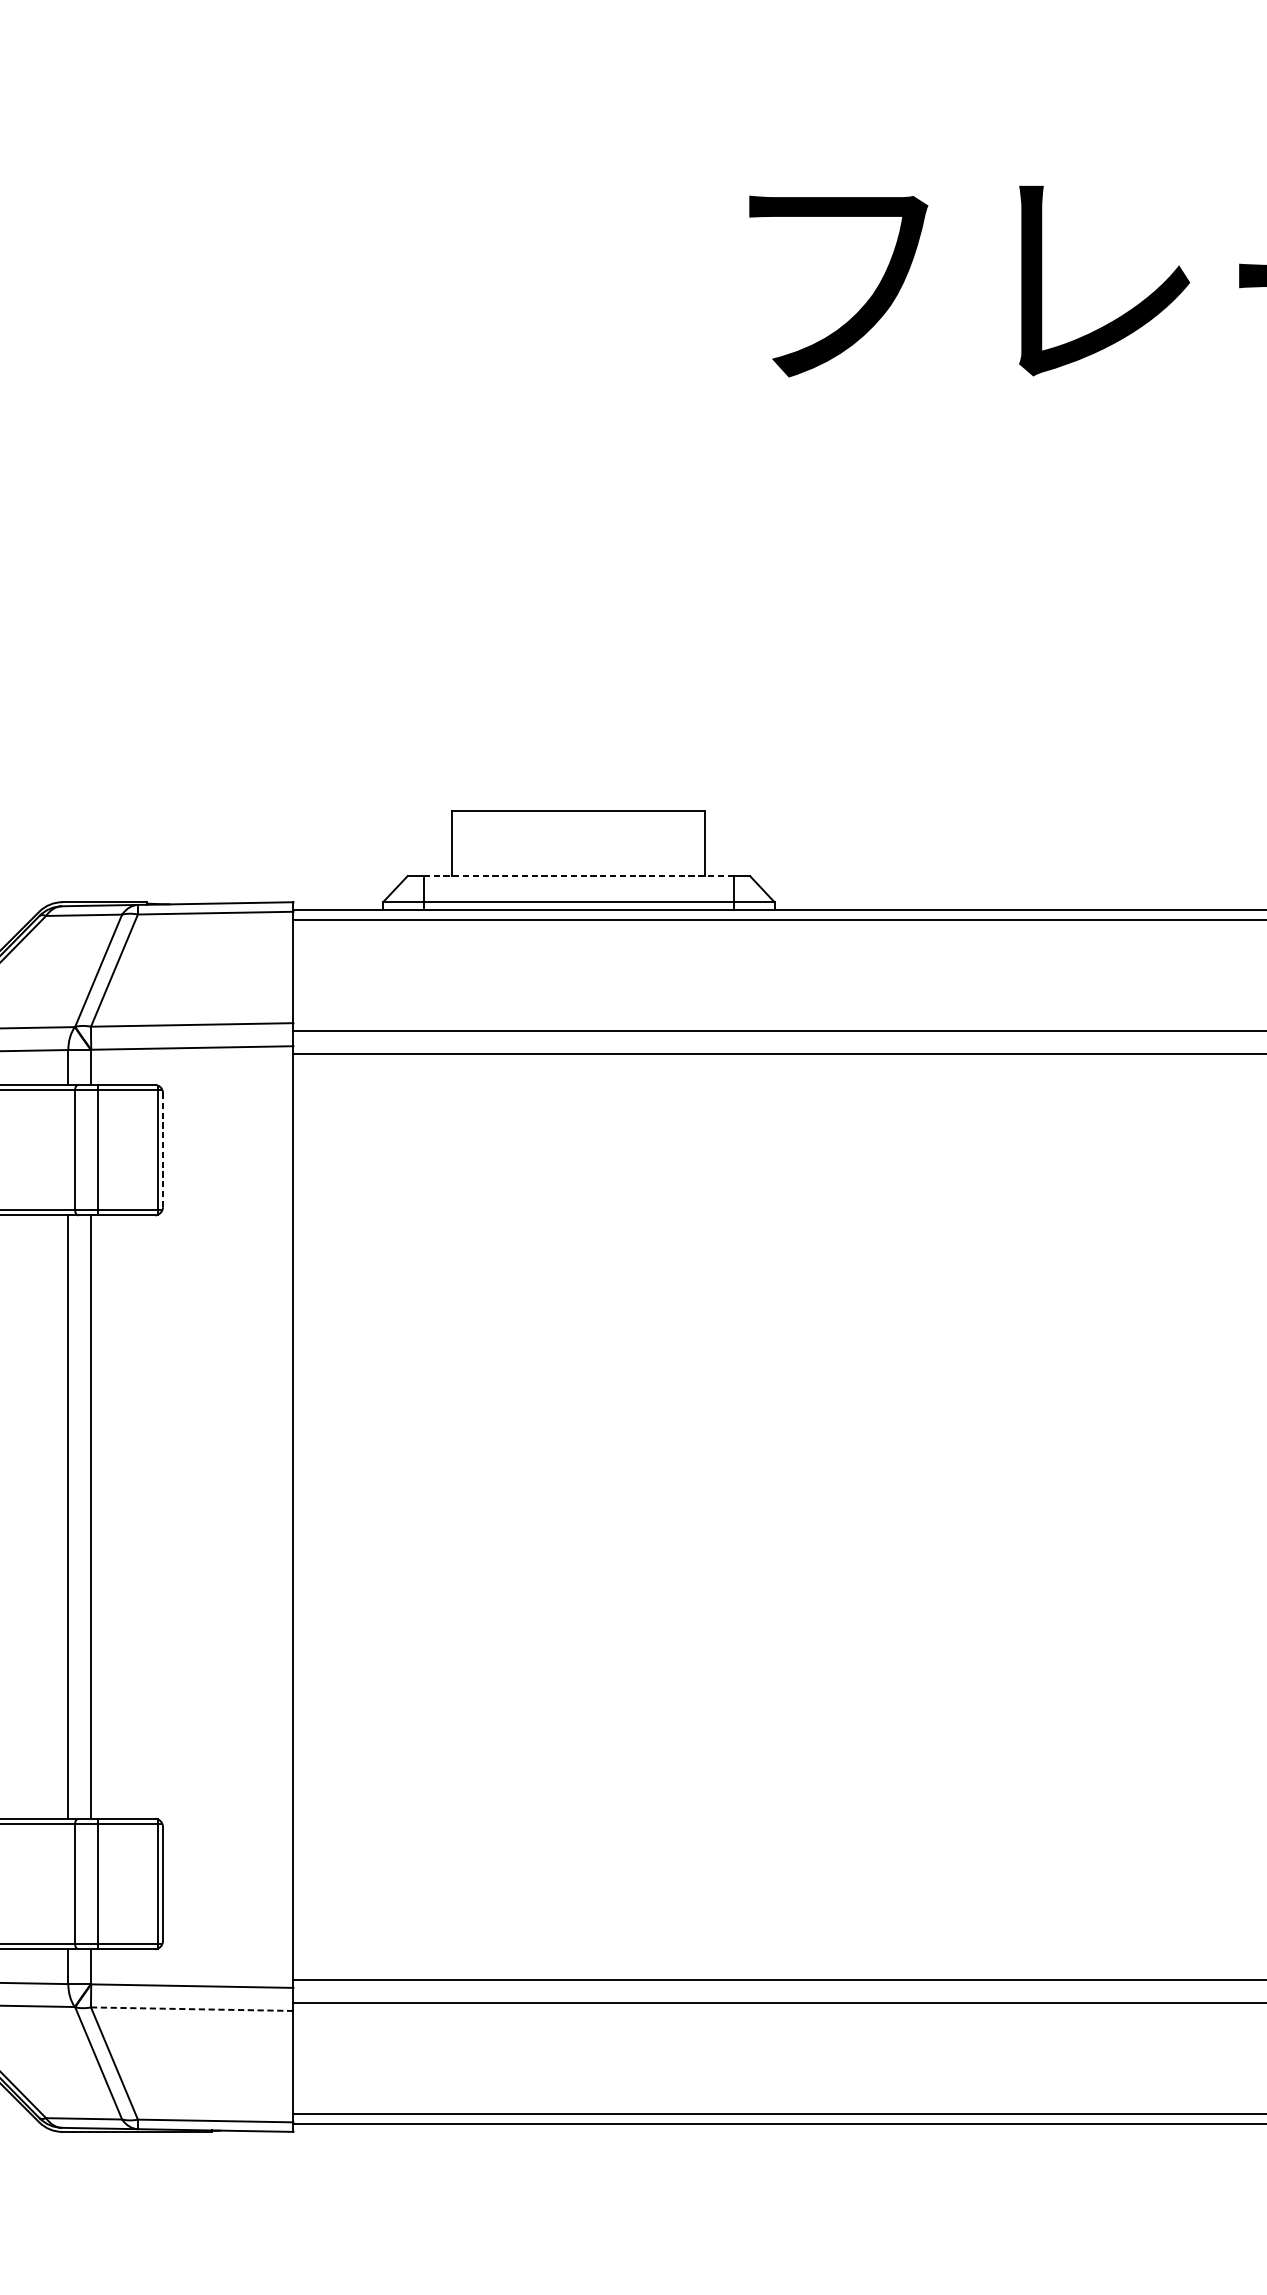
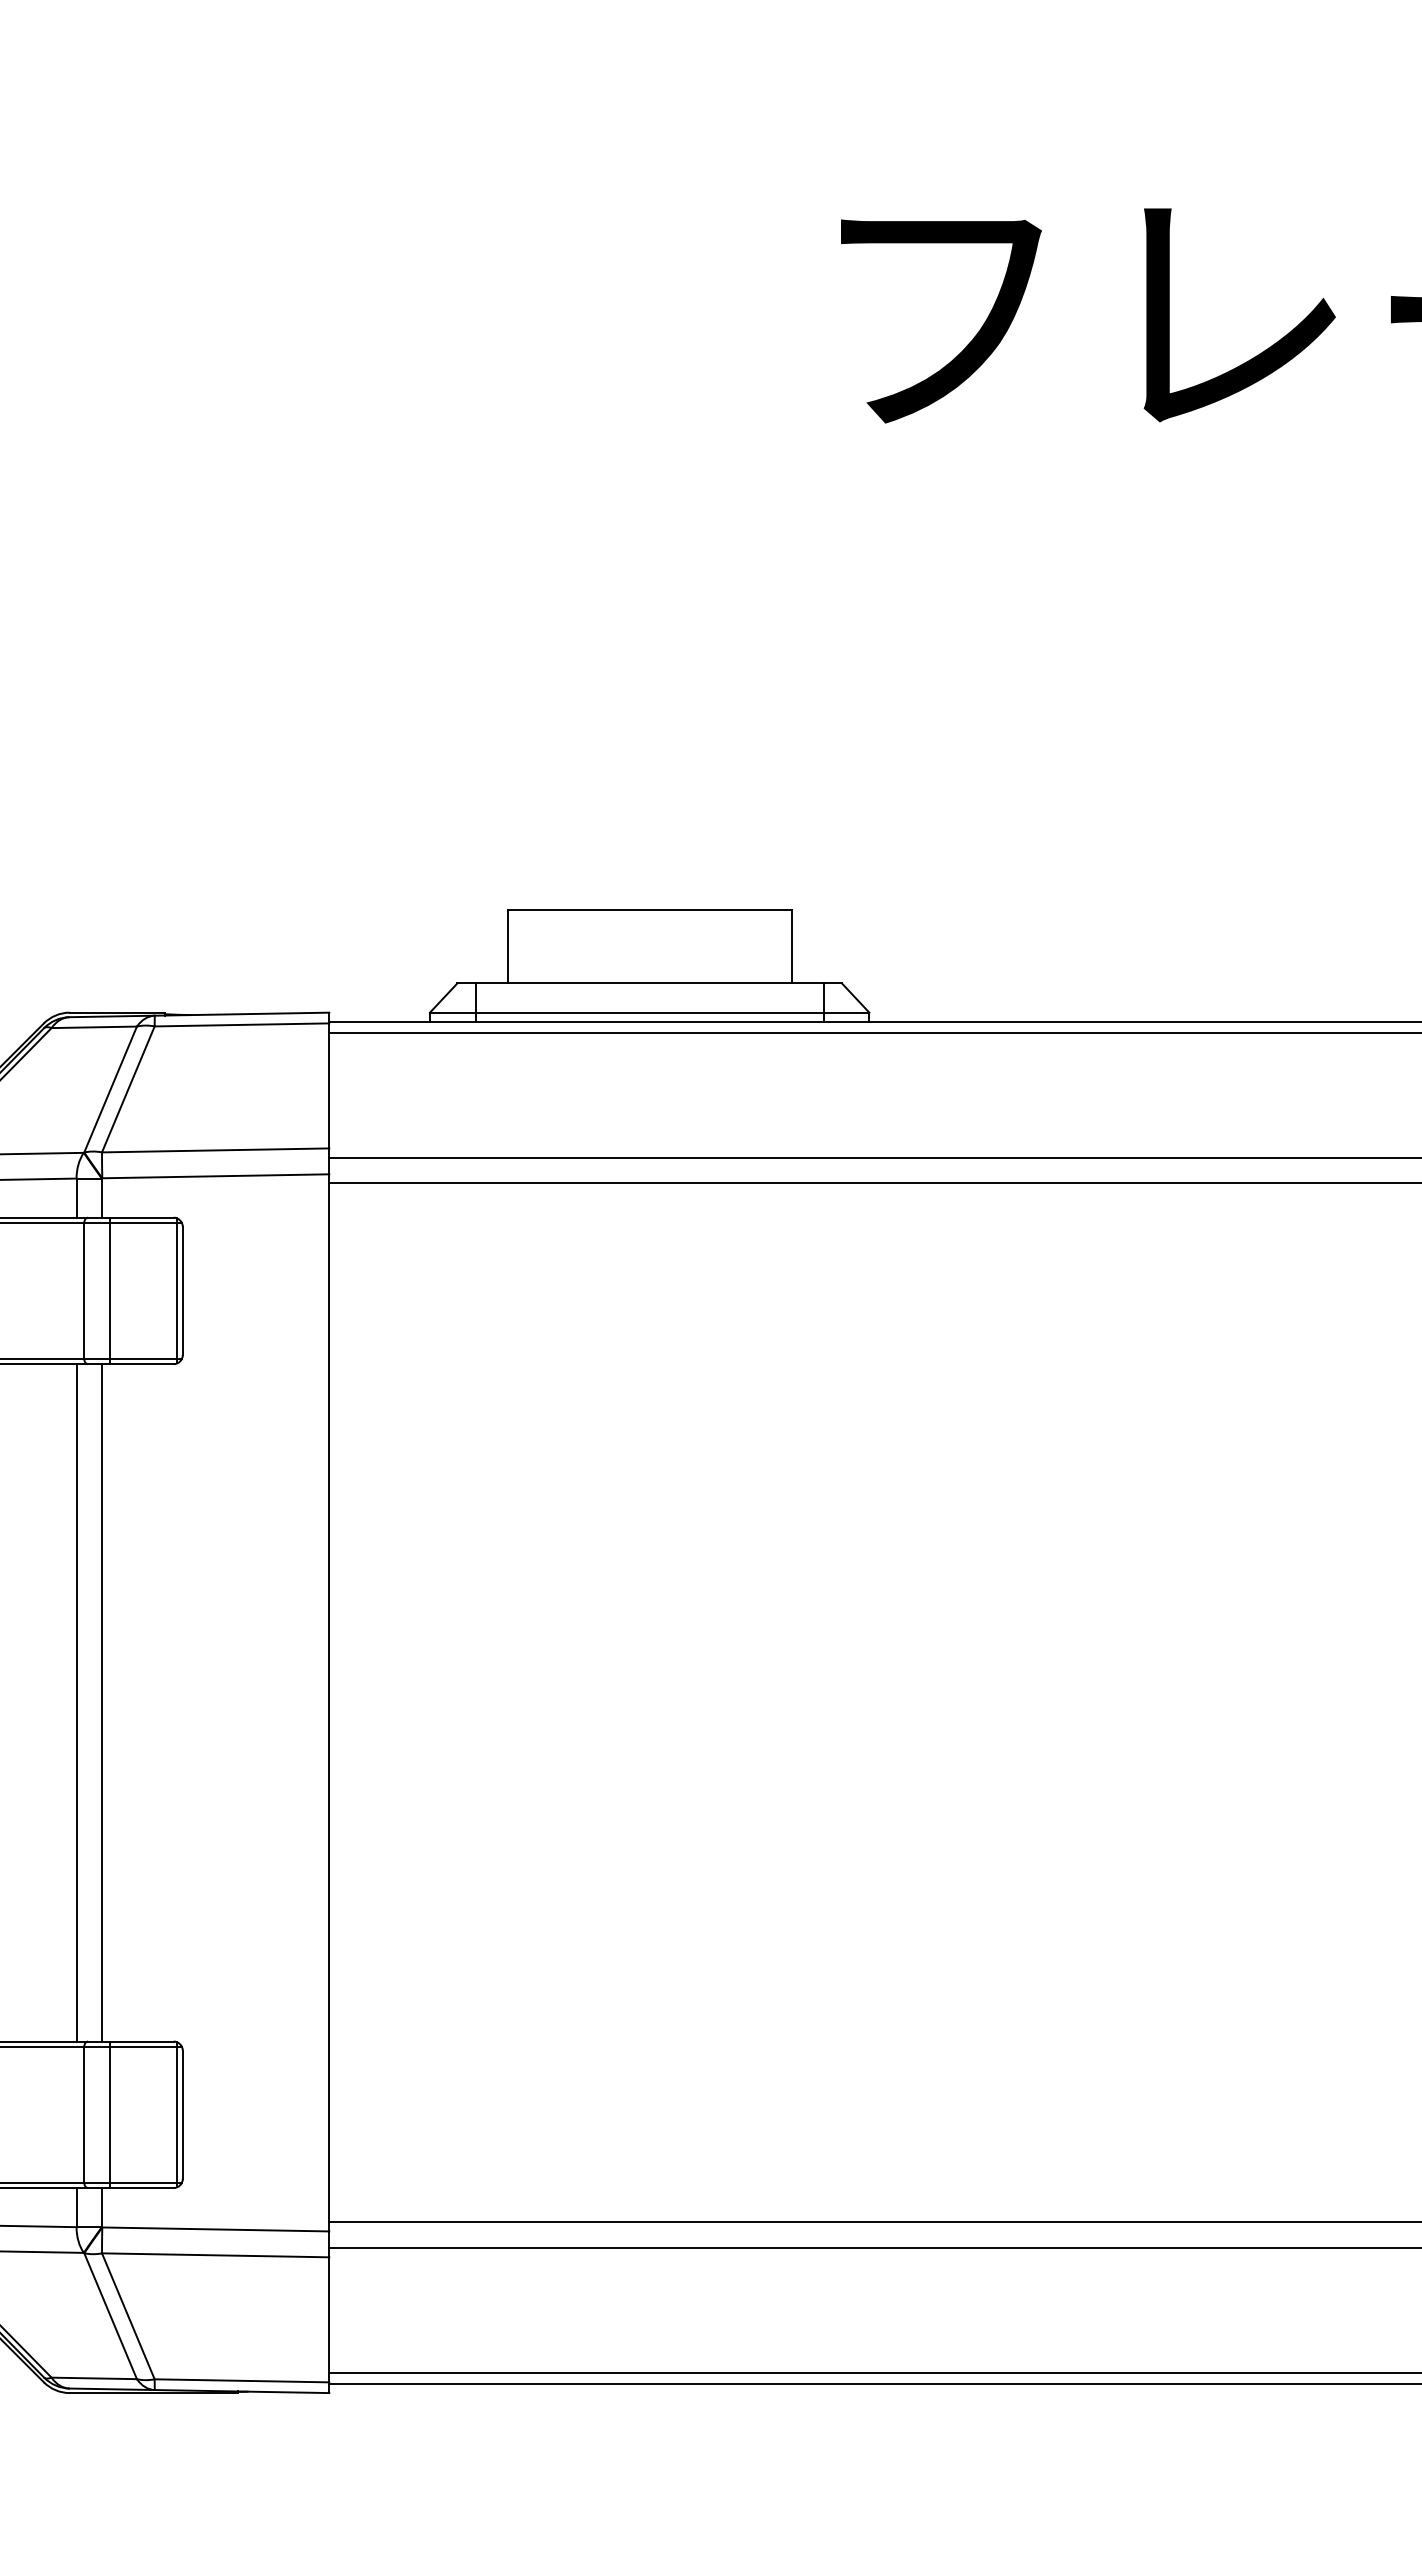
line: (578, 876) -> (649, 983), dashed -> solid
line: (162, 1150) -> (182, 1291), dashed -> solid
line: (192, 2009) -> (215, 2255), dashed -> solid

